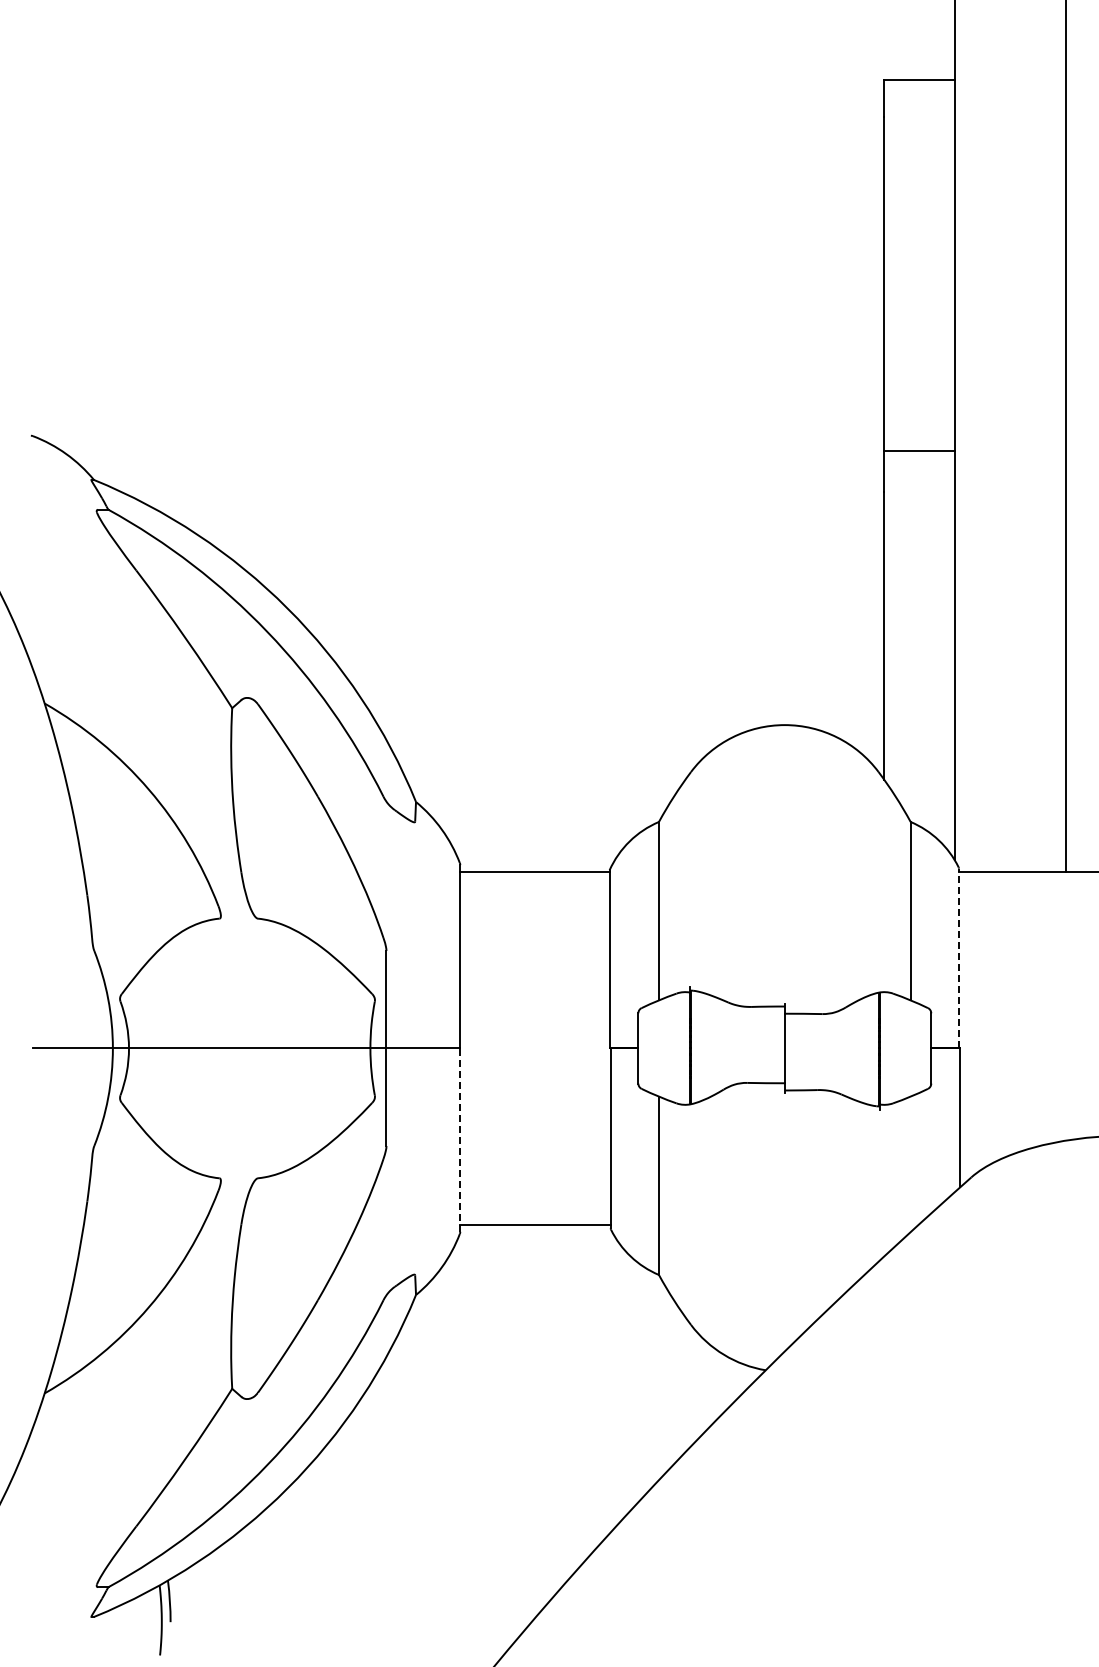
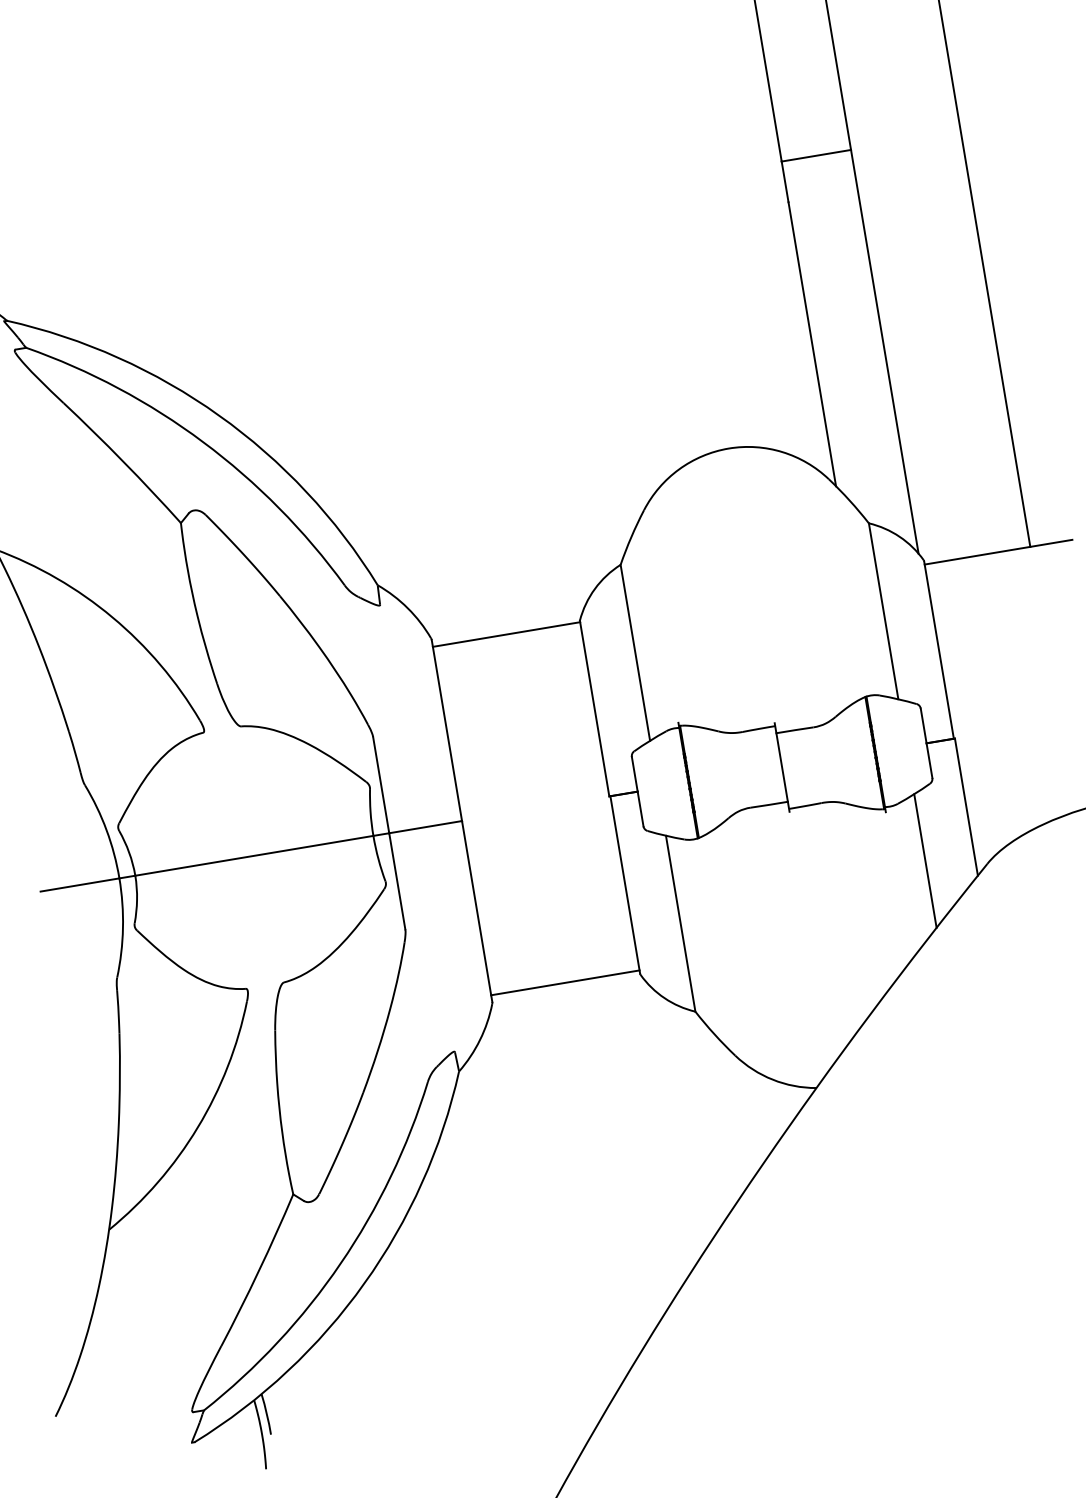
line: (958, 958) -> (938, 650), dashed -> solid
line: (460, 1140) -> (477, 911), dashed -> solid
line: (910, 1164) -> (925, 861), added

